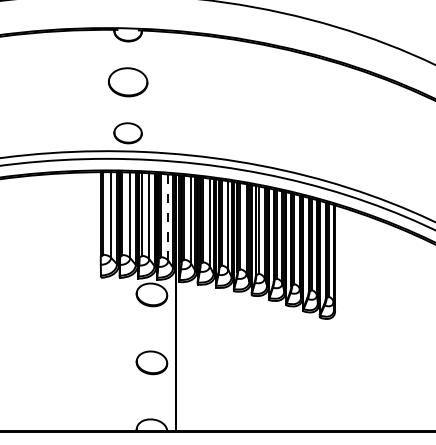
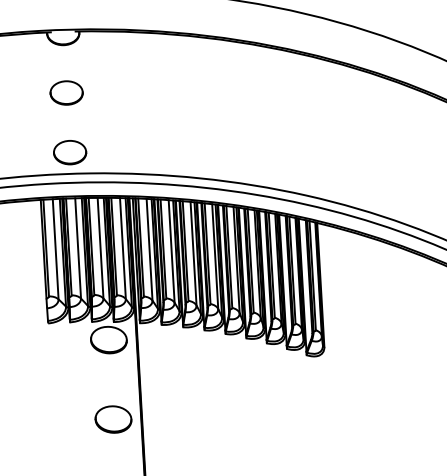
part: (127, 82) -> (65, 93), size x0.71
line: (168, 218) -> (123, 249), dashed -> solid

